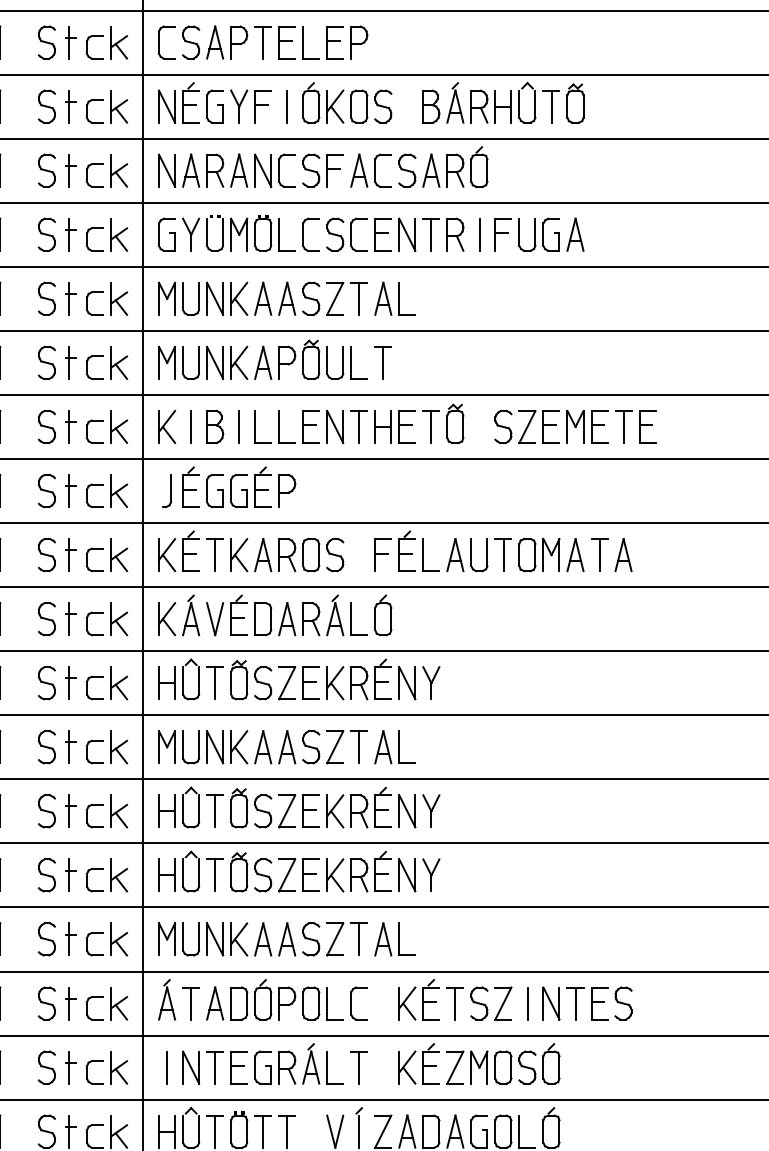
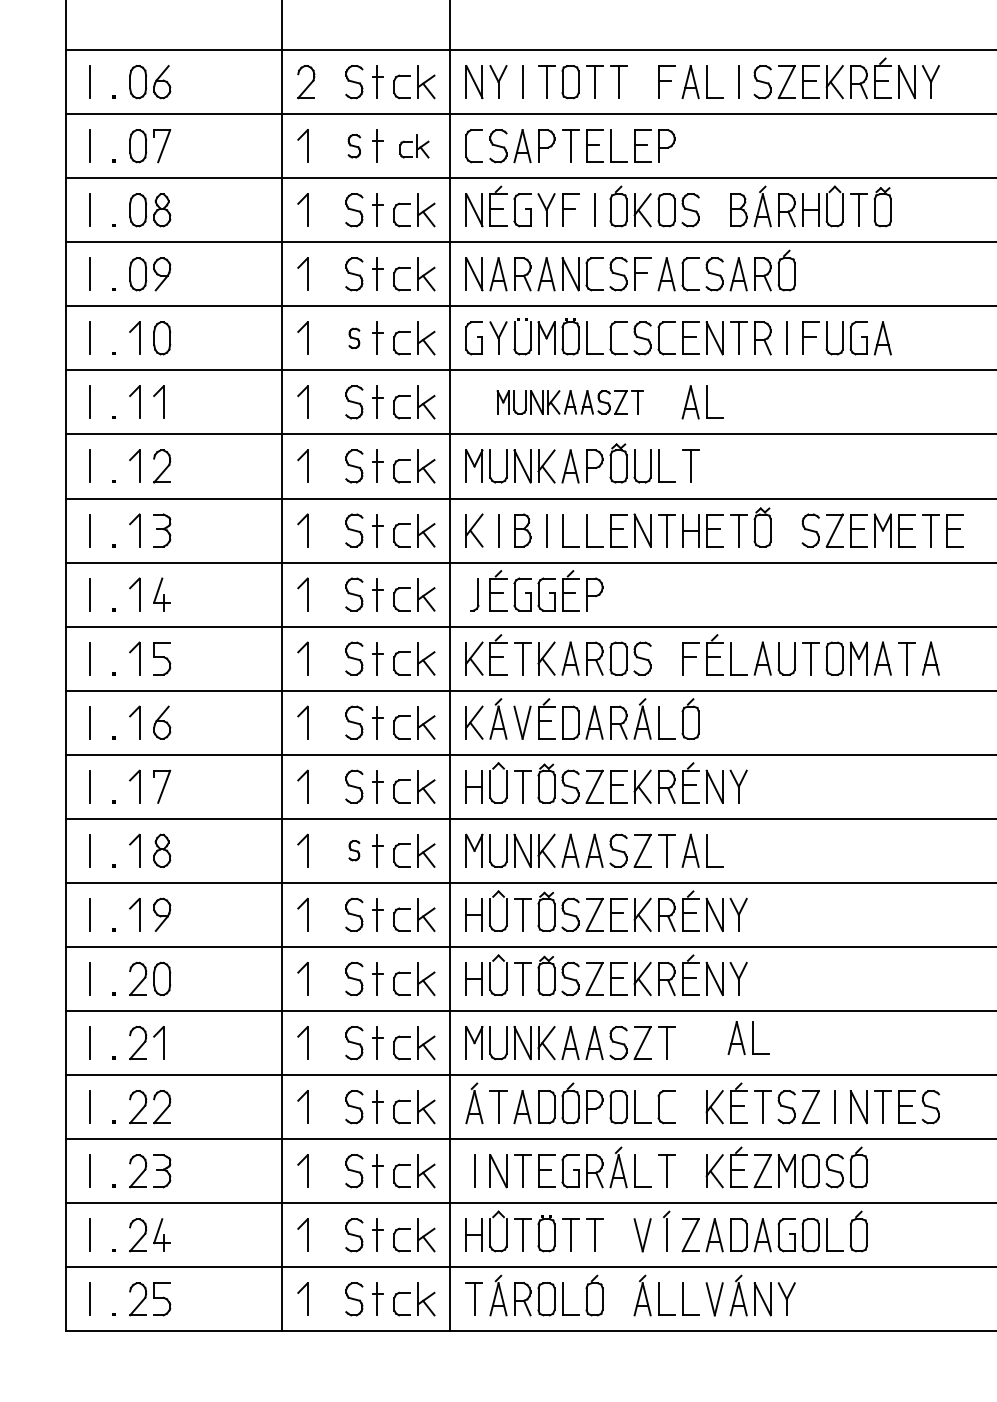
part: (47, 42) -> (354, 146), size x0.7
part: (107, 42) -> (414, 146), size x0.7
part: (47, 234) -> (354, 338), size x0.6
part: (263, 298) -> (570, 402), size x0.7
part: (47, 746) -> (354, 850), size x0.6
part: (395, 938) -> (748, 1037), moved

